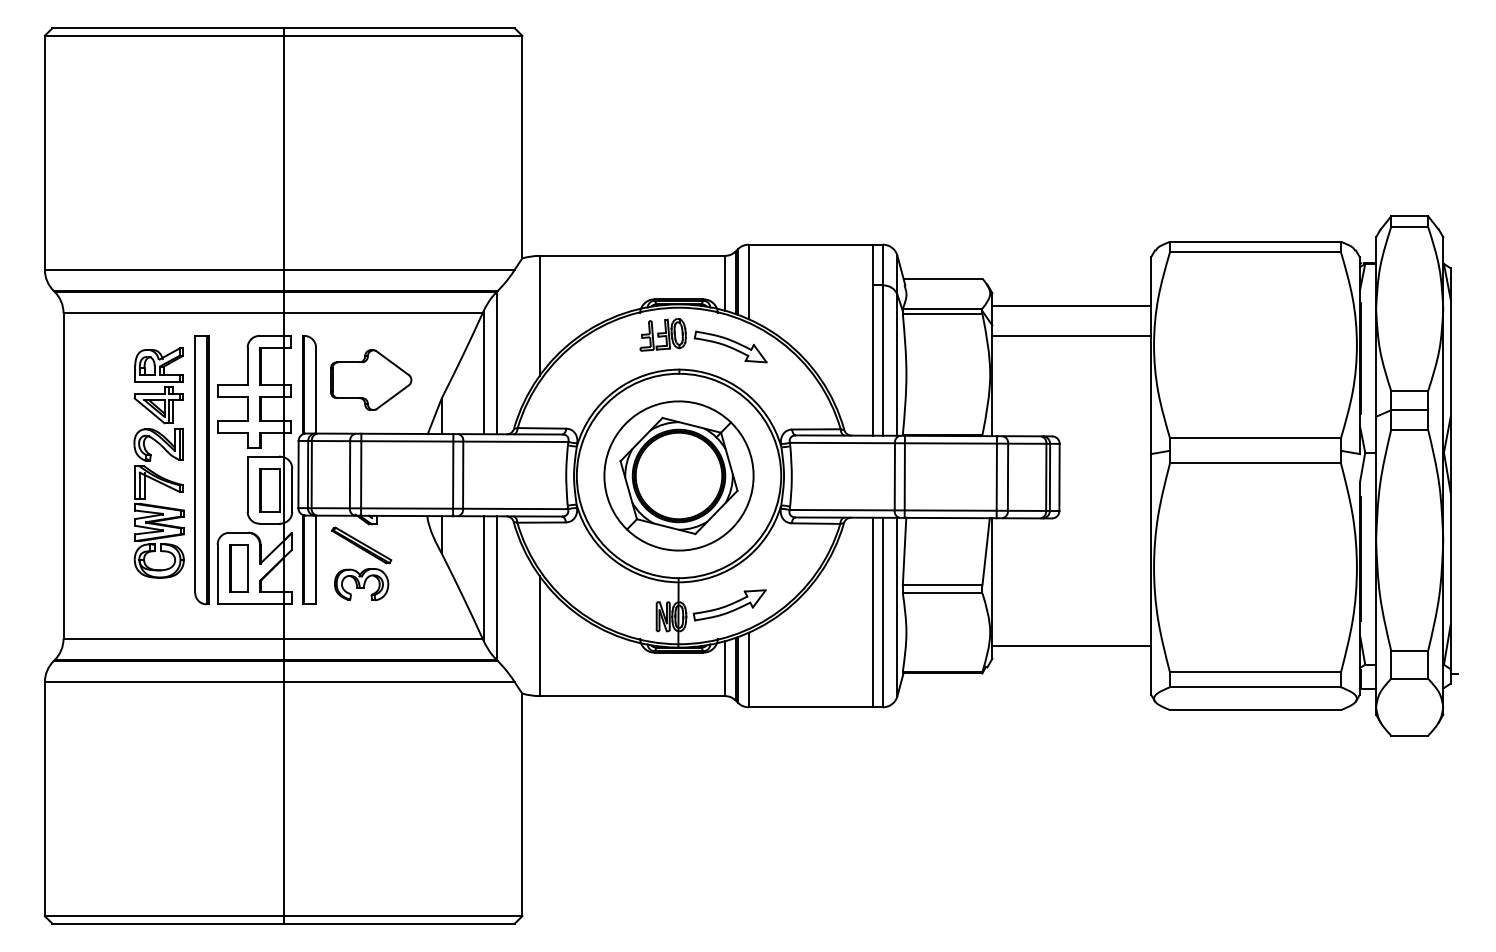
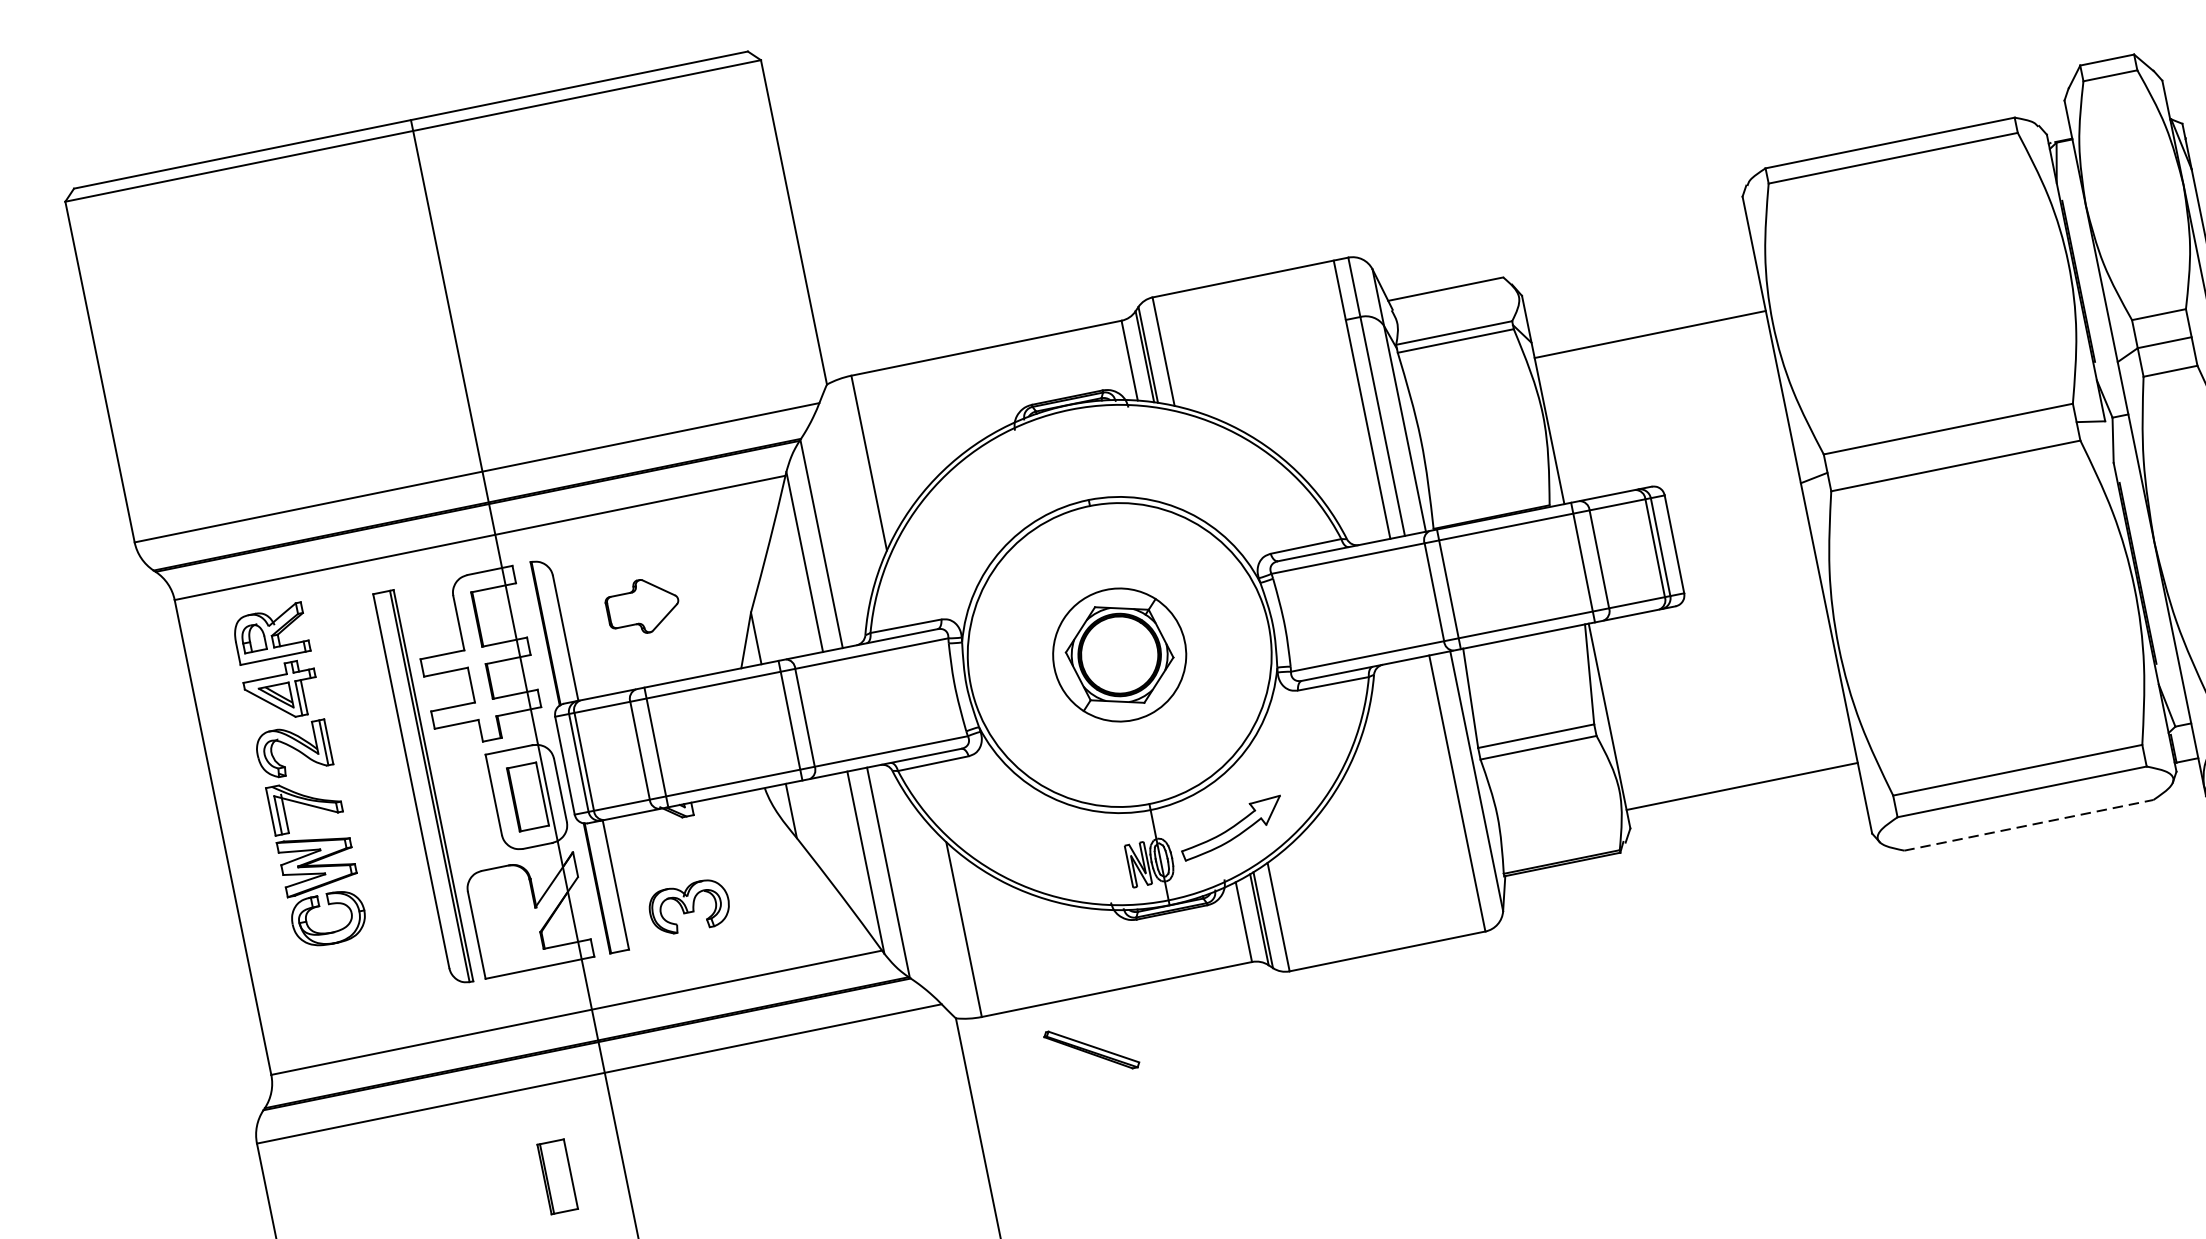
line: (1071, 305) -> (1640, 290), removed
part: (703, 340) -> (1115, 450), removed
part: (371, 379) -> (643, 605), size x0.6
part: (151, 460) -> (287, 775), moved
part: (678, 475) -> (1118, 654), size x0.6
part: (361, 545) -> (1091, 1049), moved
part: (238, 568) -> (557, 1176), moved
line: (872, 612) -> (1442, 796), removed
line: (1255, 710) -> (2029, 825), solid -> dashed

